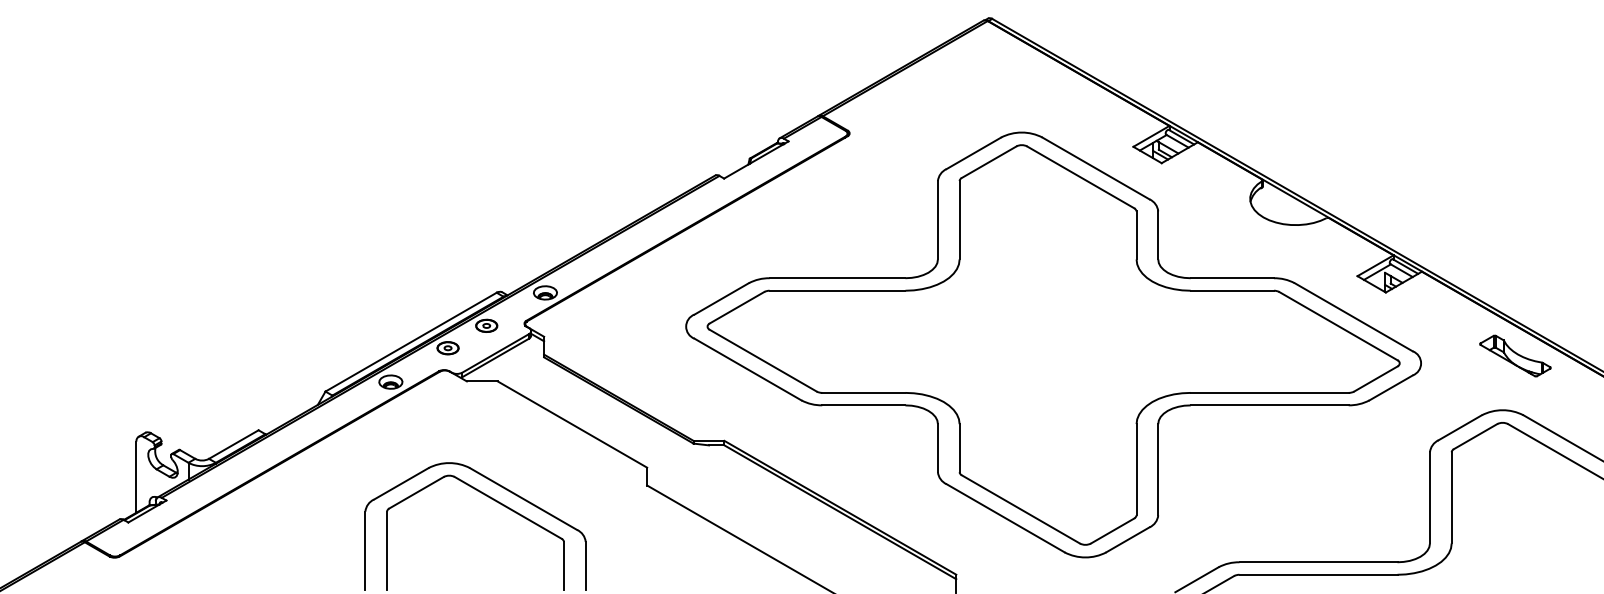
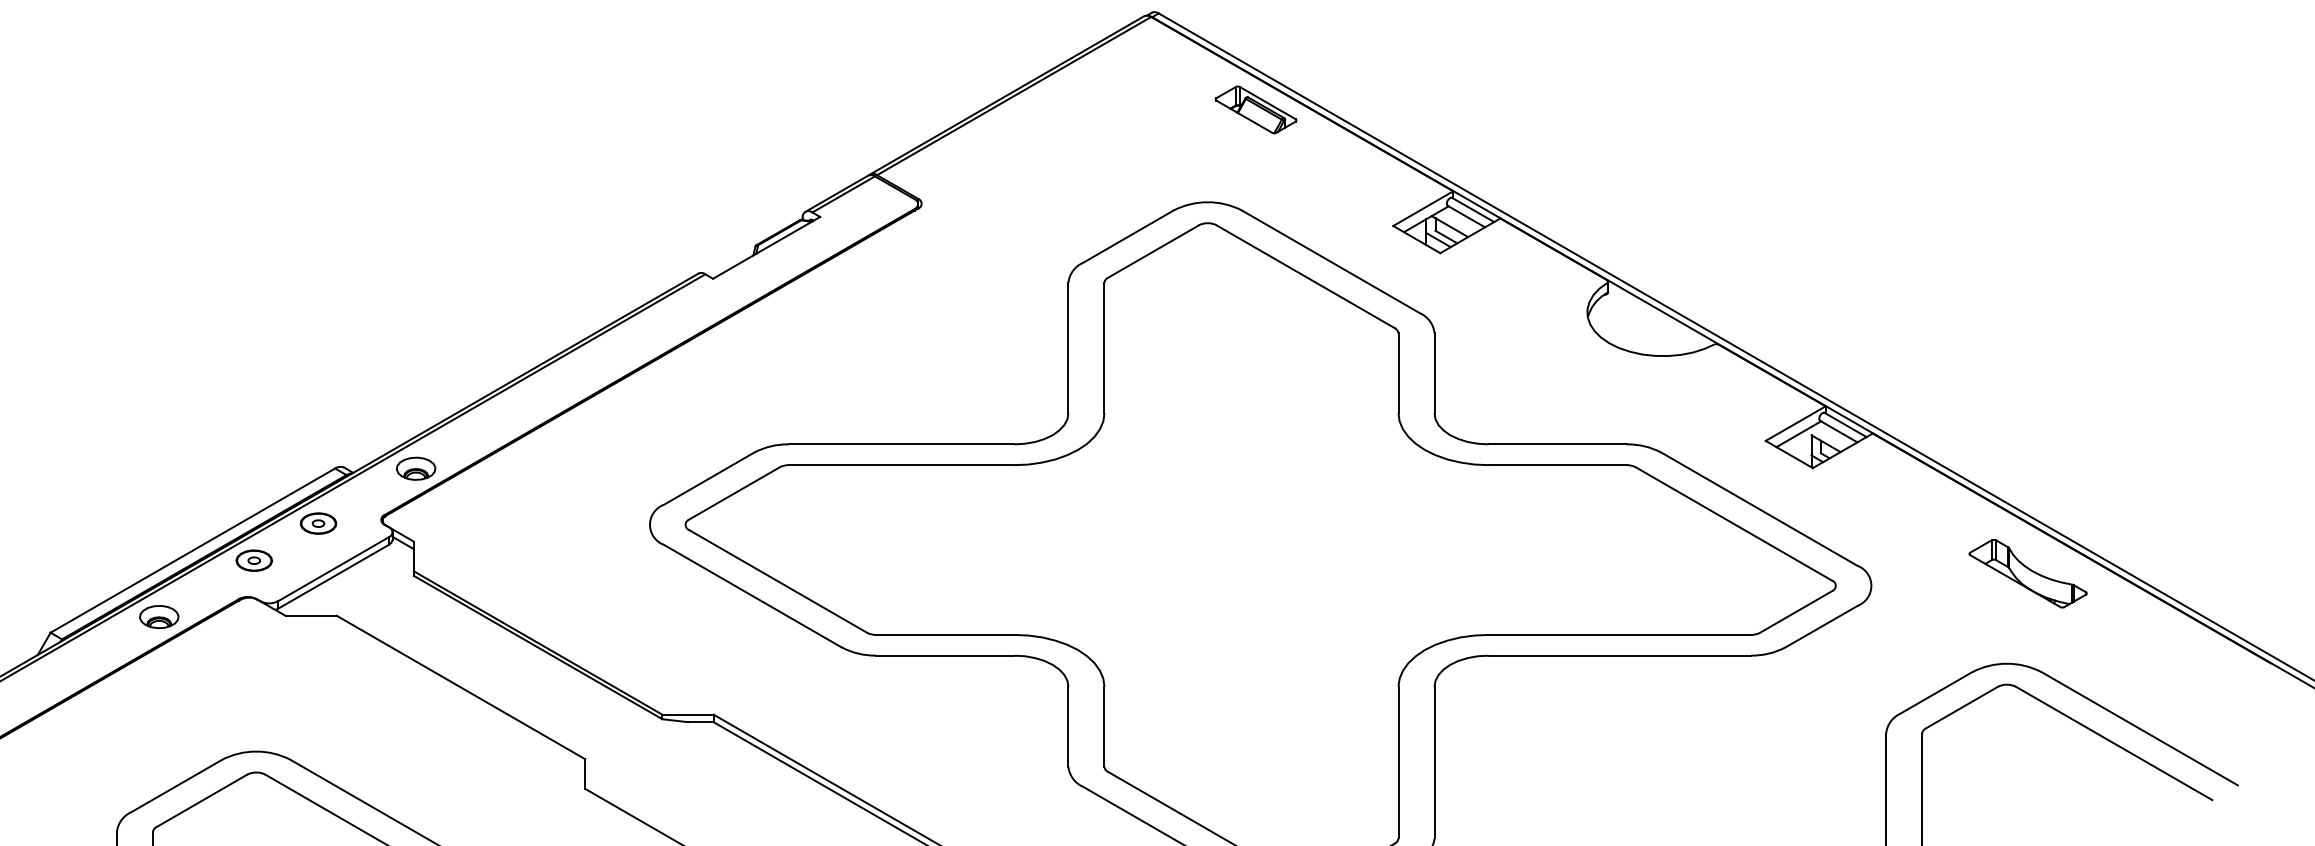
part: (1050, 76) -> (1255, 109), added

